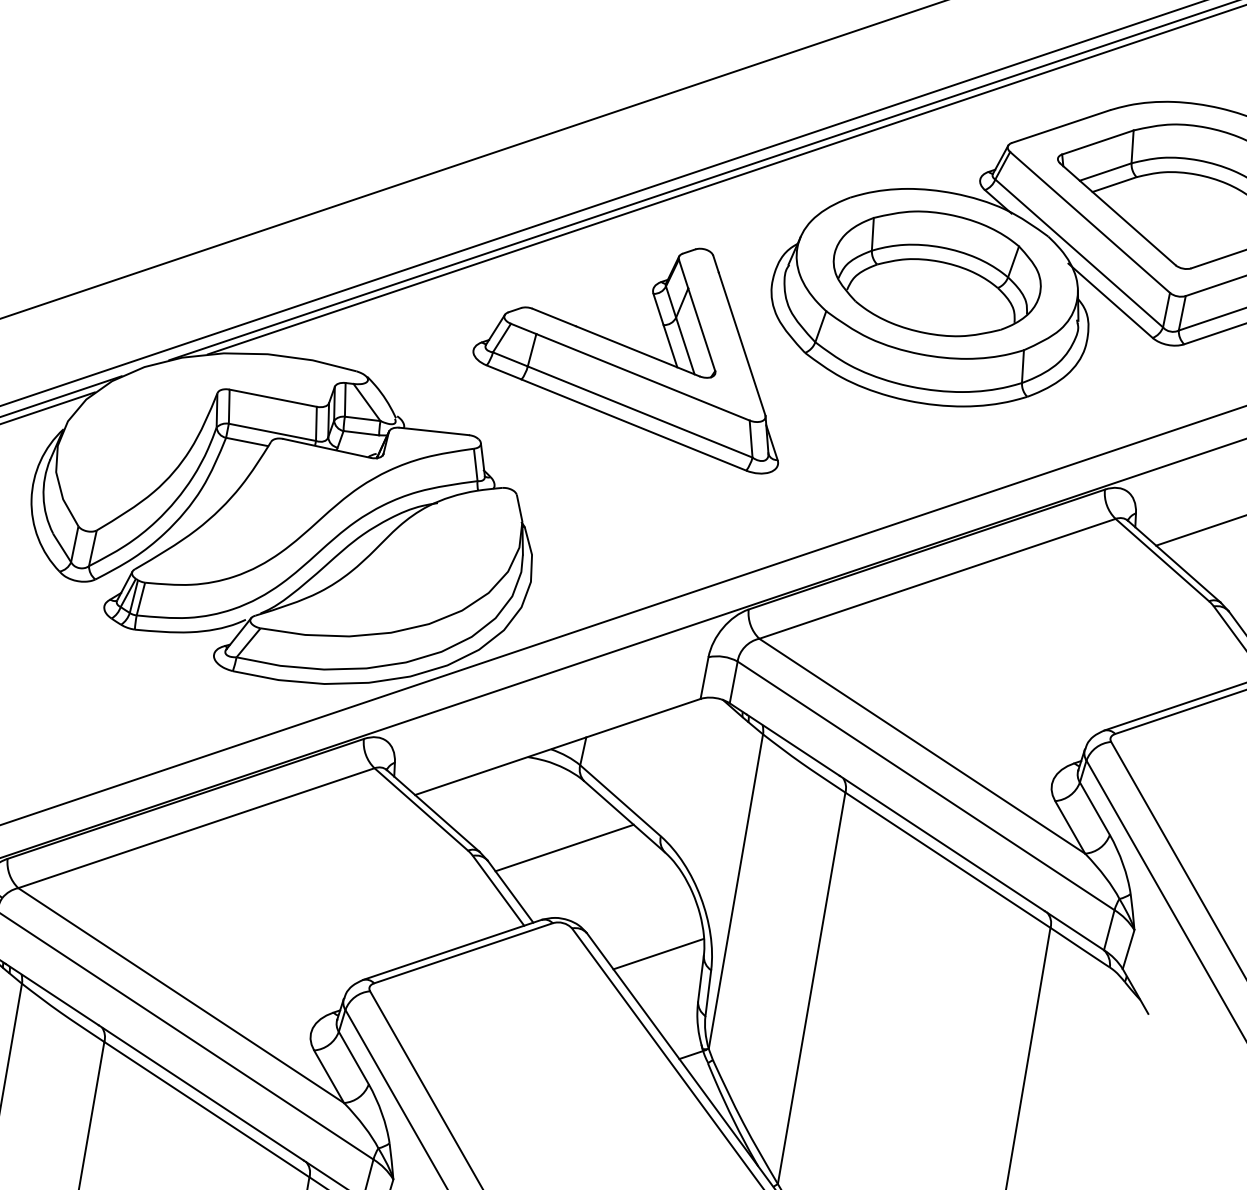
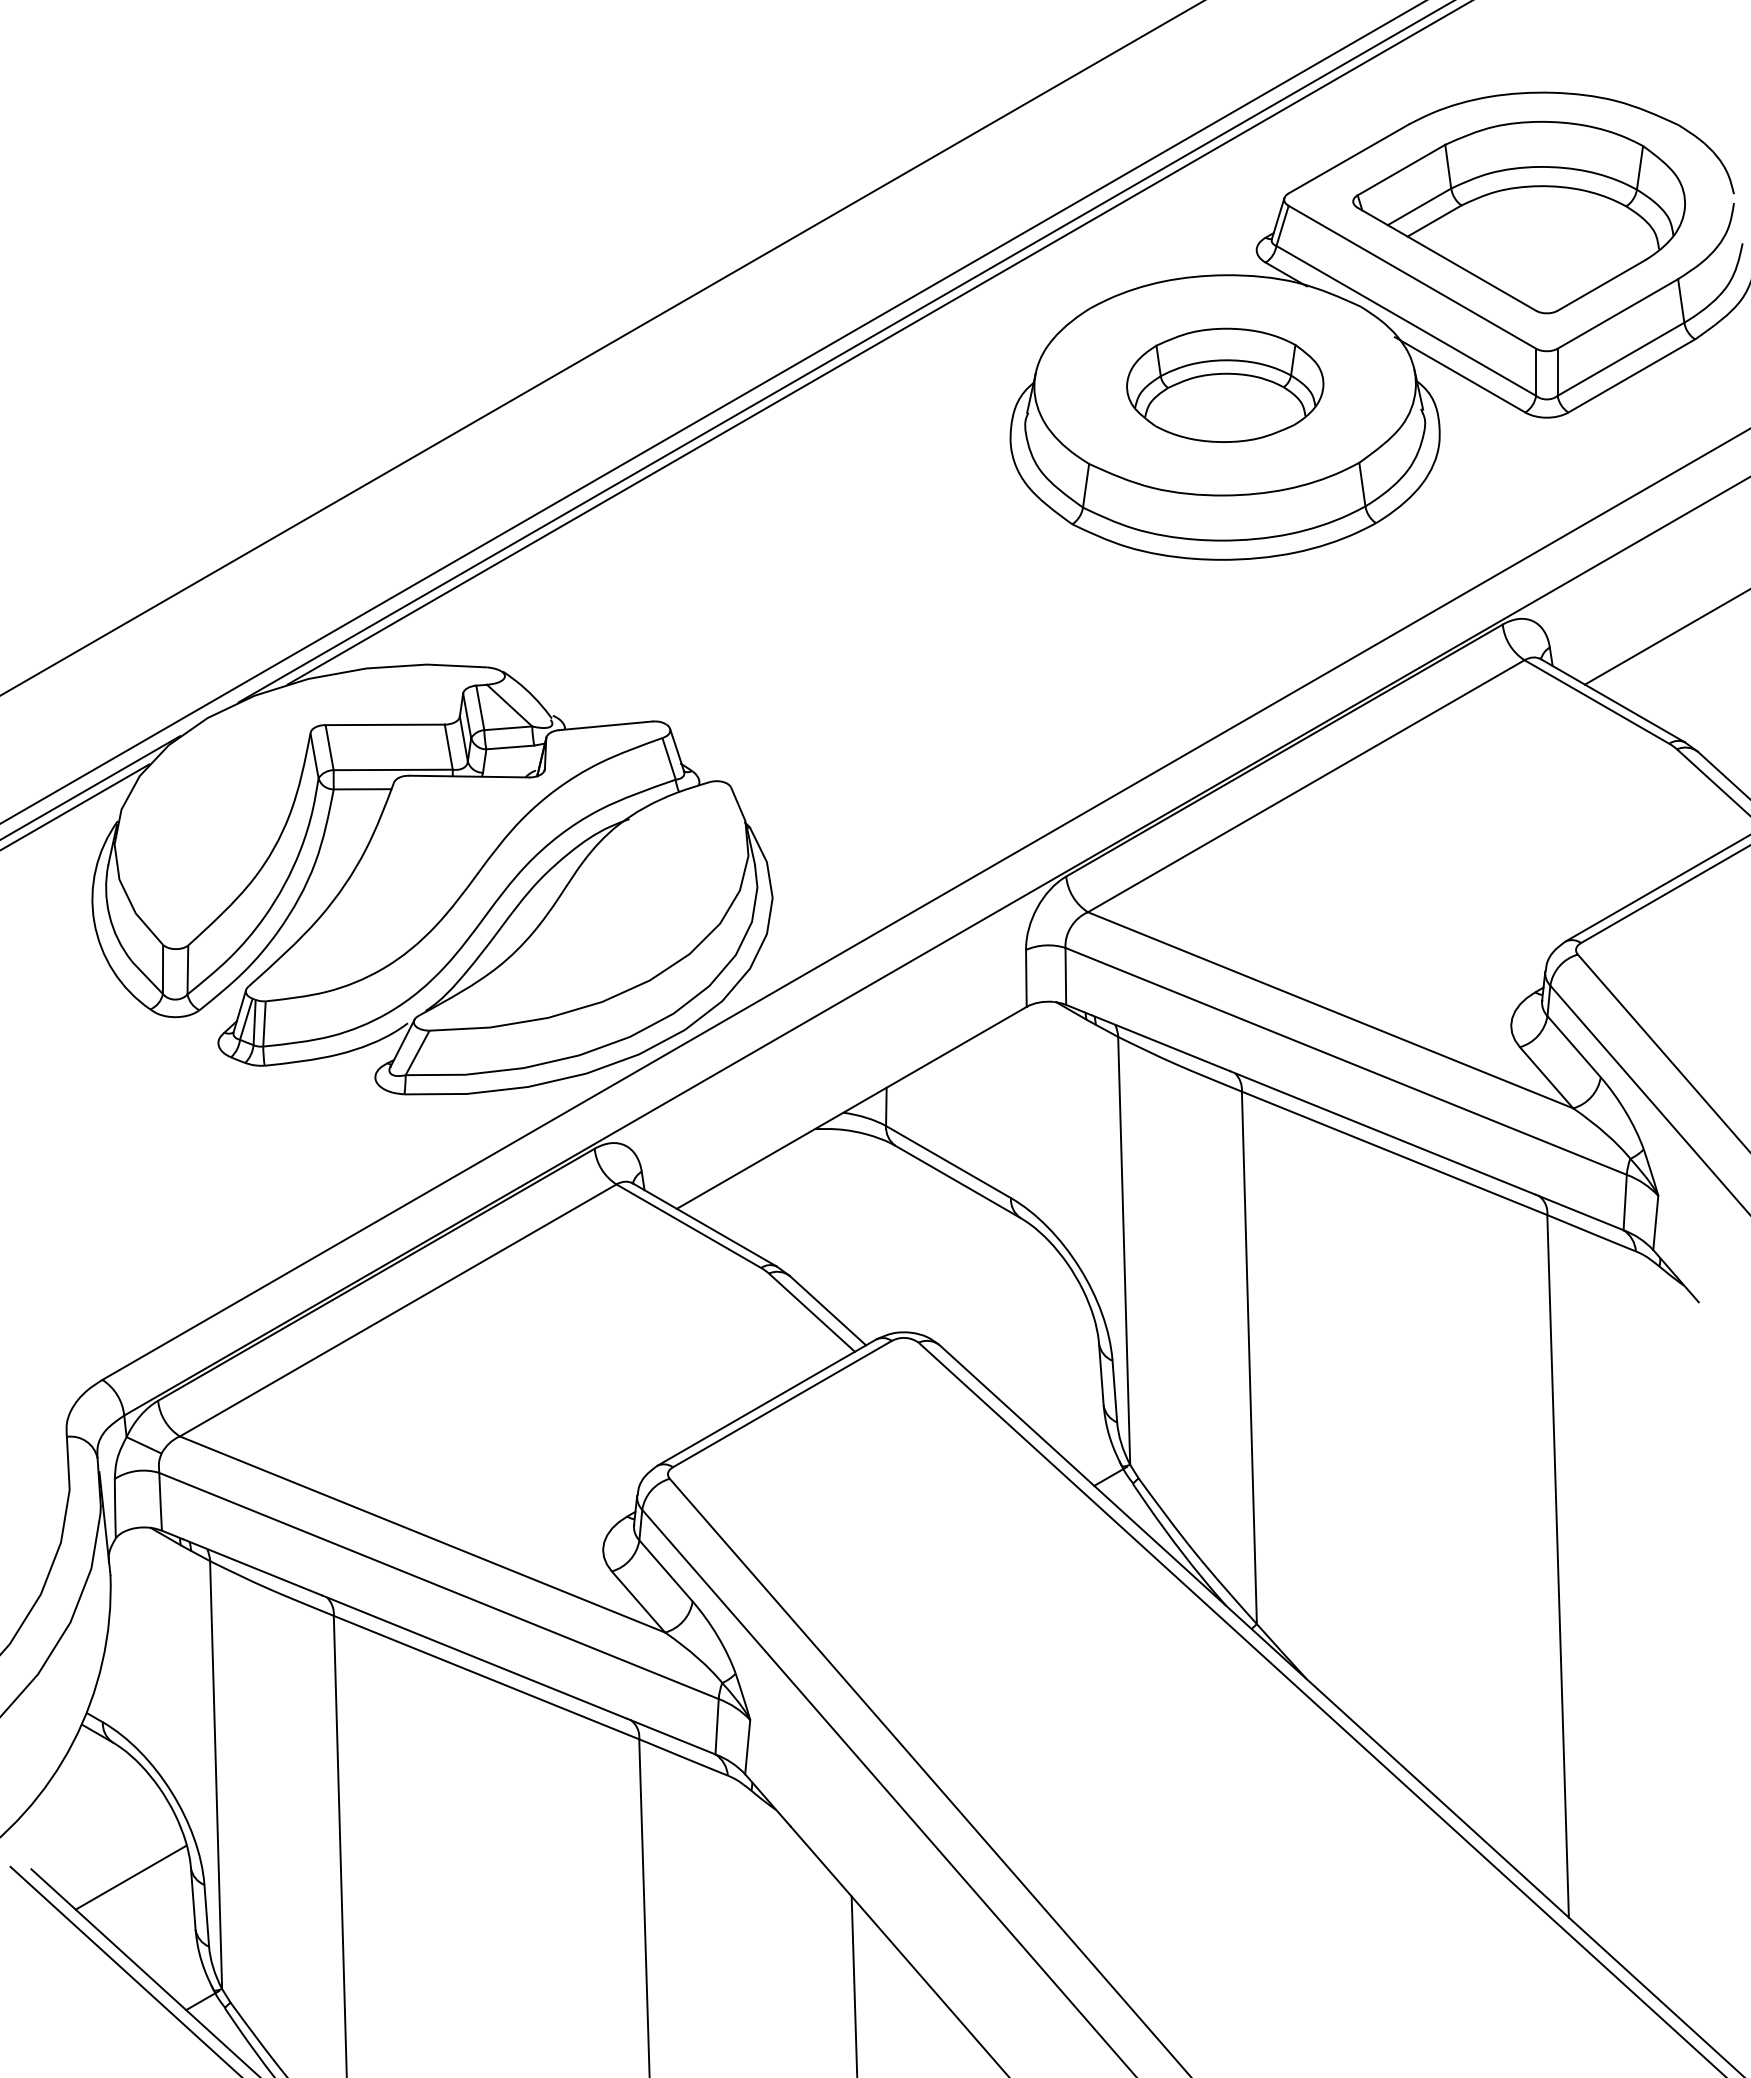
part: (937, 274) -> (1225, 385), size x0.7
part: (634, 349) -> (847, 564), removed
line: (564, 847) -> (887, 1238), removed
line: (658, 954) -> (1038, 1353), removed

